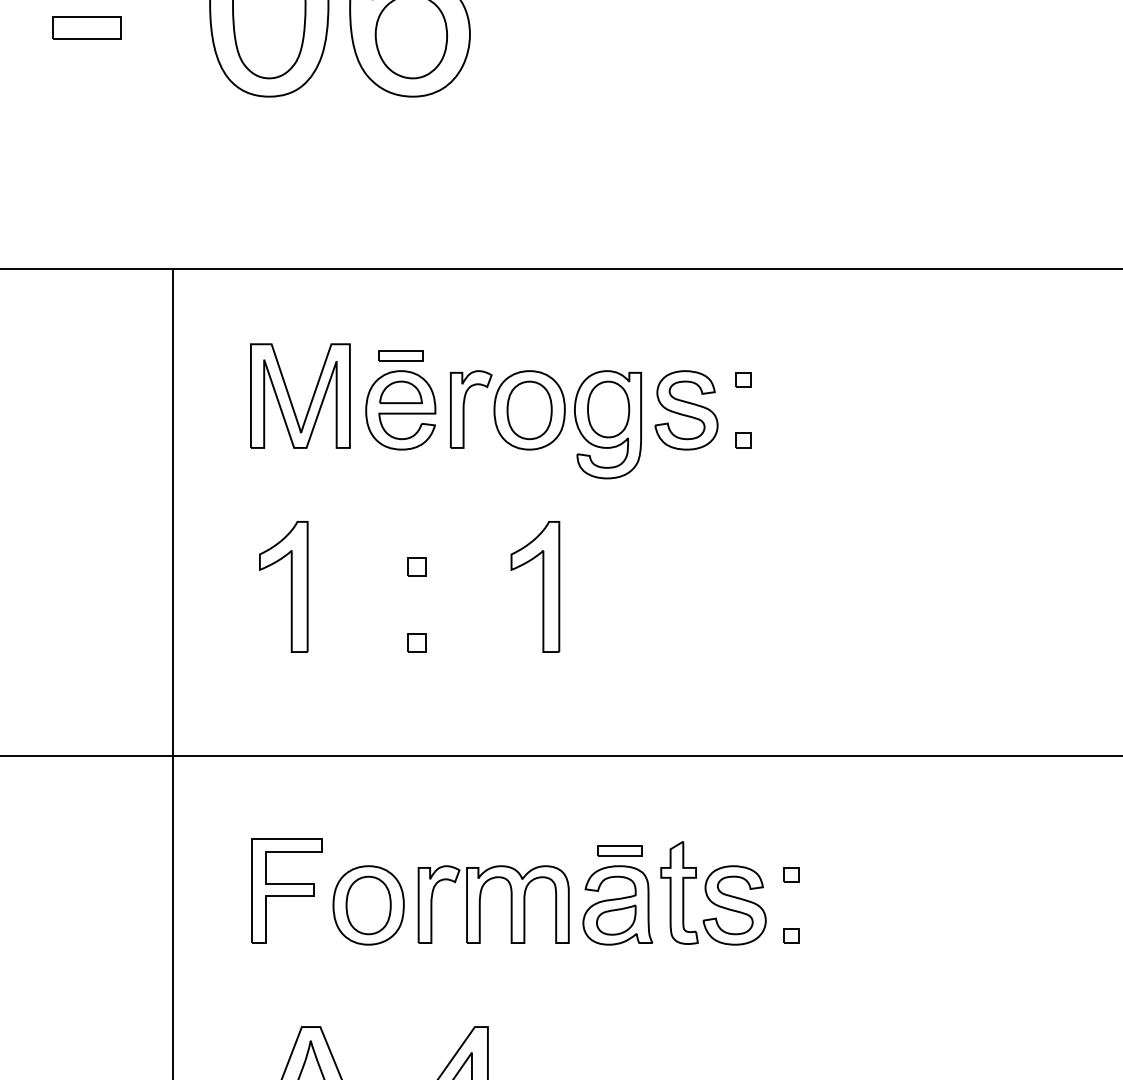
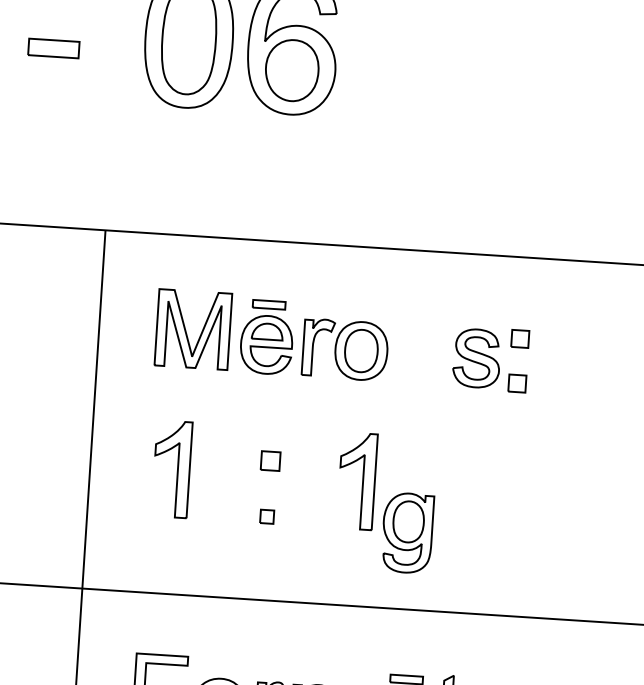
part: (743, 379) -> (520, 338), size x1.6
part: (607, 424) -> (407, 532), moved
part: (743, 440) -> (517, 383), size x1.6
part: (416, 566) -> (270, 460), size x1.4

